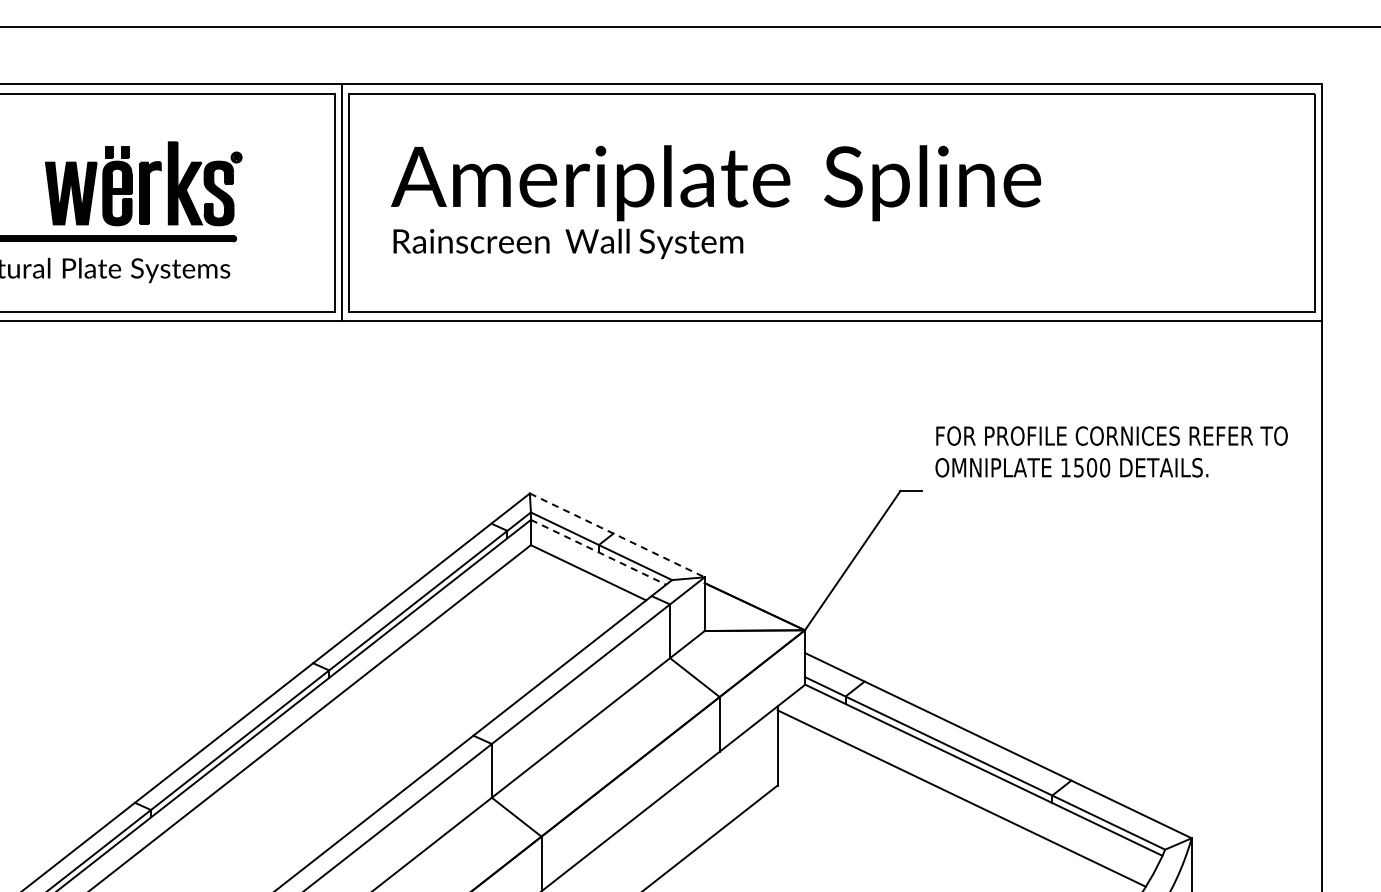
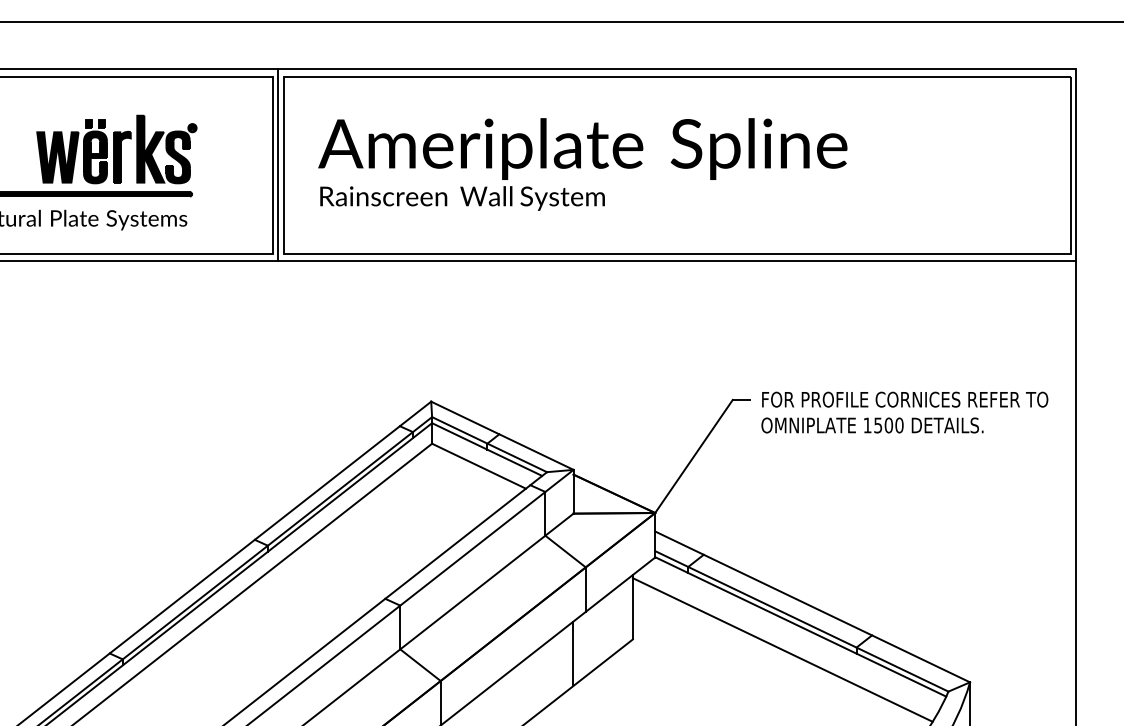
text: (1111, 451) -> (904, 412), moved
line: (617, 535) -> (502, 435), dashed -> solid
line: (599, 552) -> (487, 449), dashed -> solid
line: (703, 803) -> (572, 654), added

